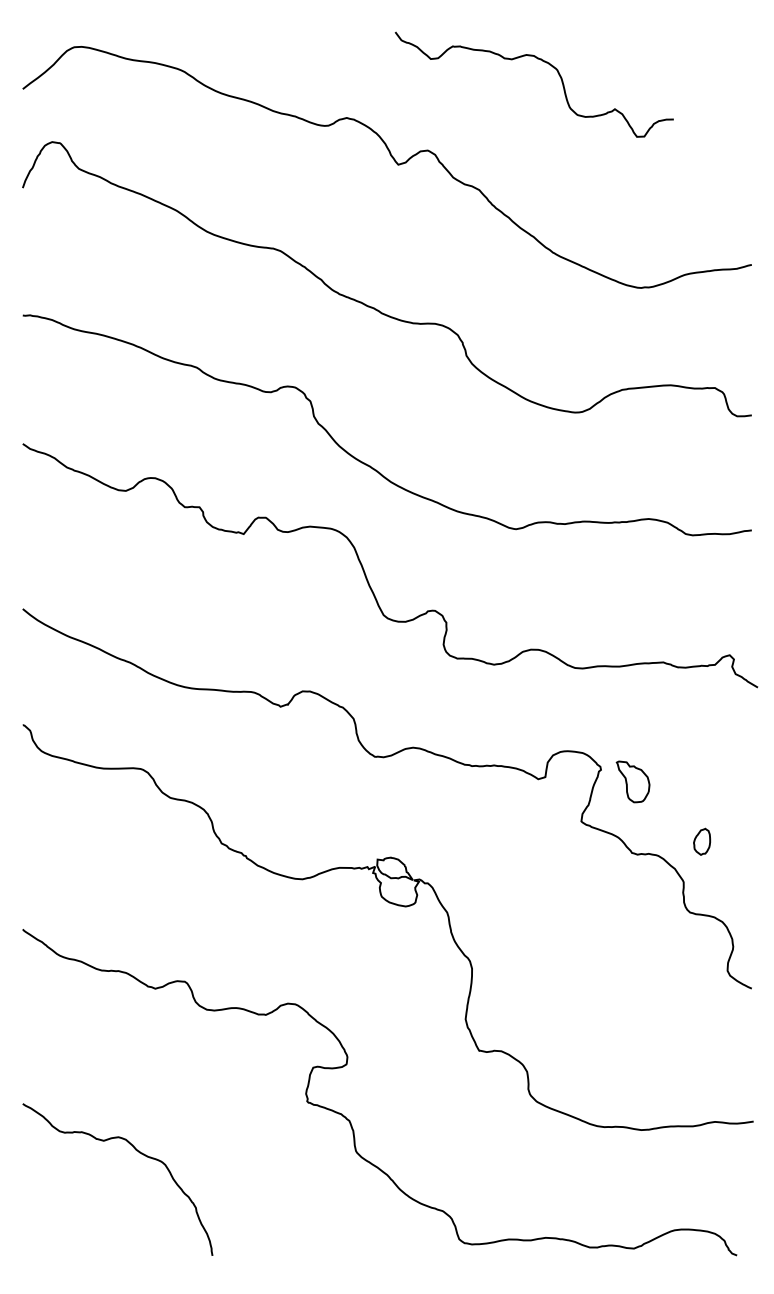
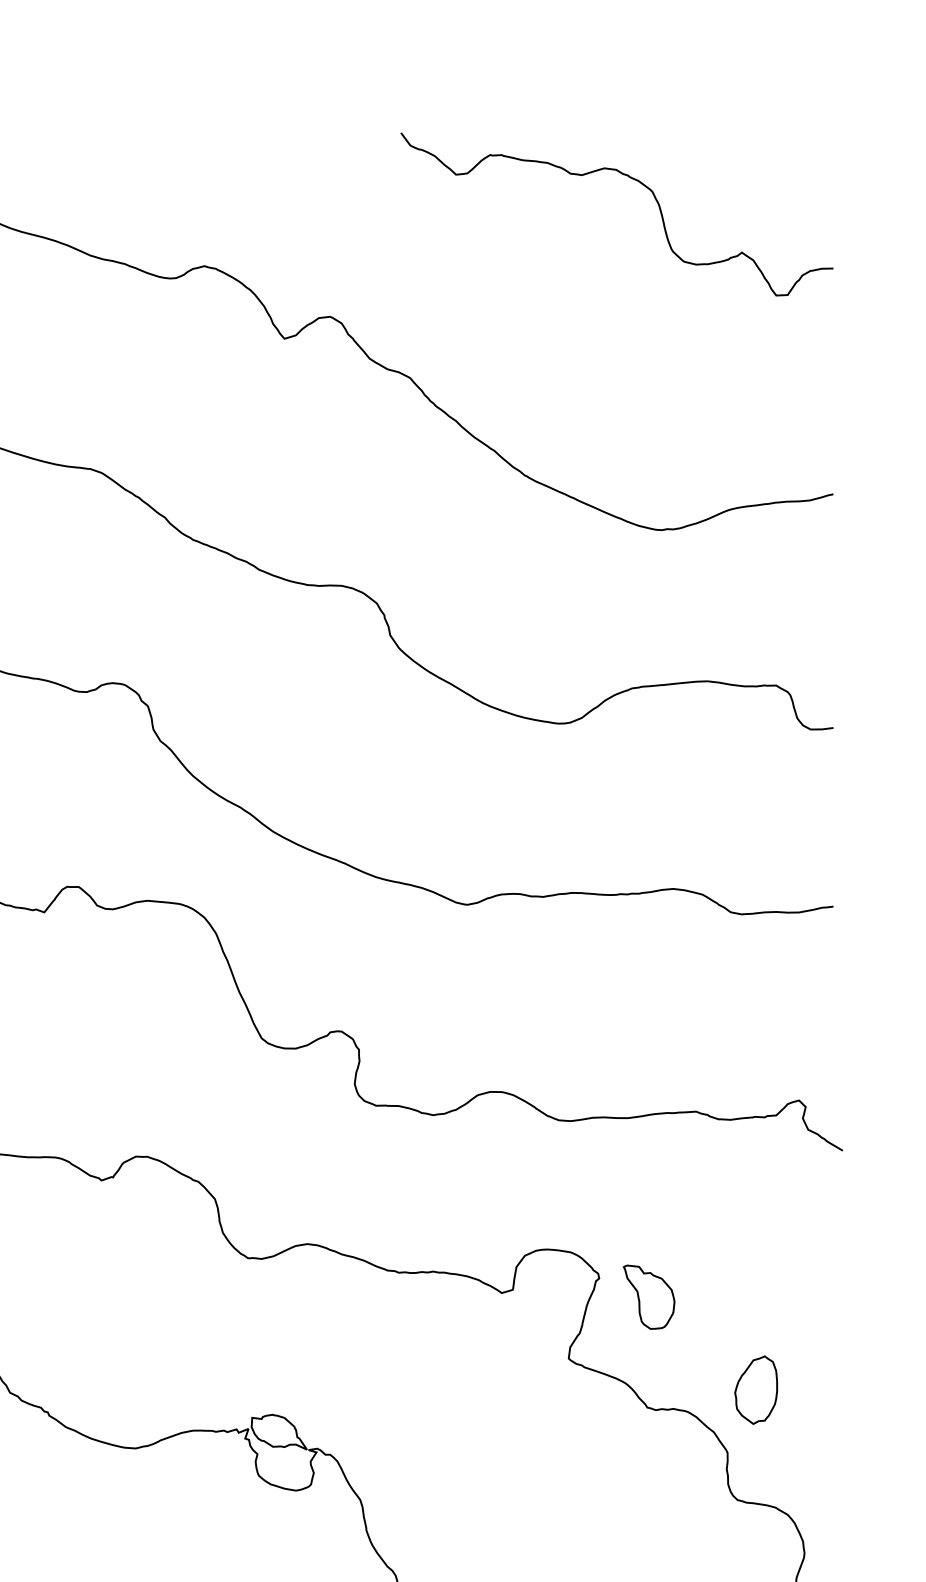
curve: (544, 62) -> (632, 180), moved
part: (701, 841) -> (755, 1389), size x1.67

